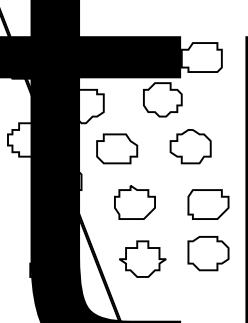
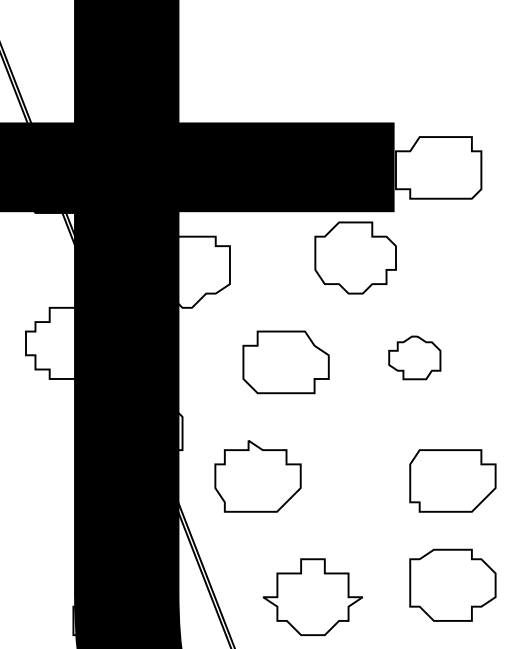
part: (190, 146) -> (414, 357), size x0.6
part: (117, 148) -> (286, 361), moved
part: (134, 202) -> (257, 476), moved

